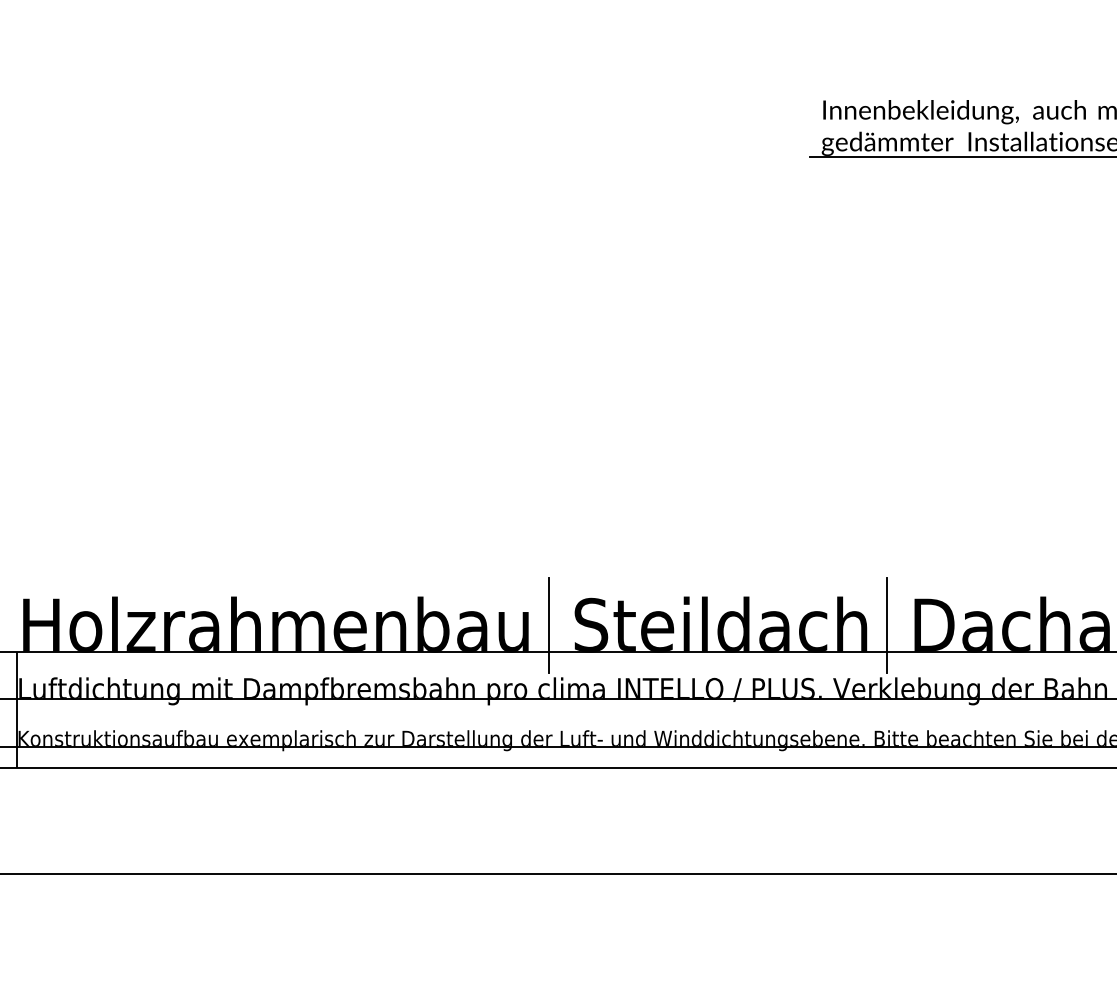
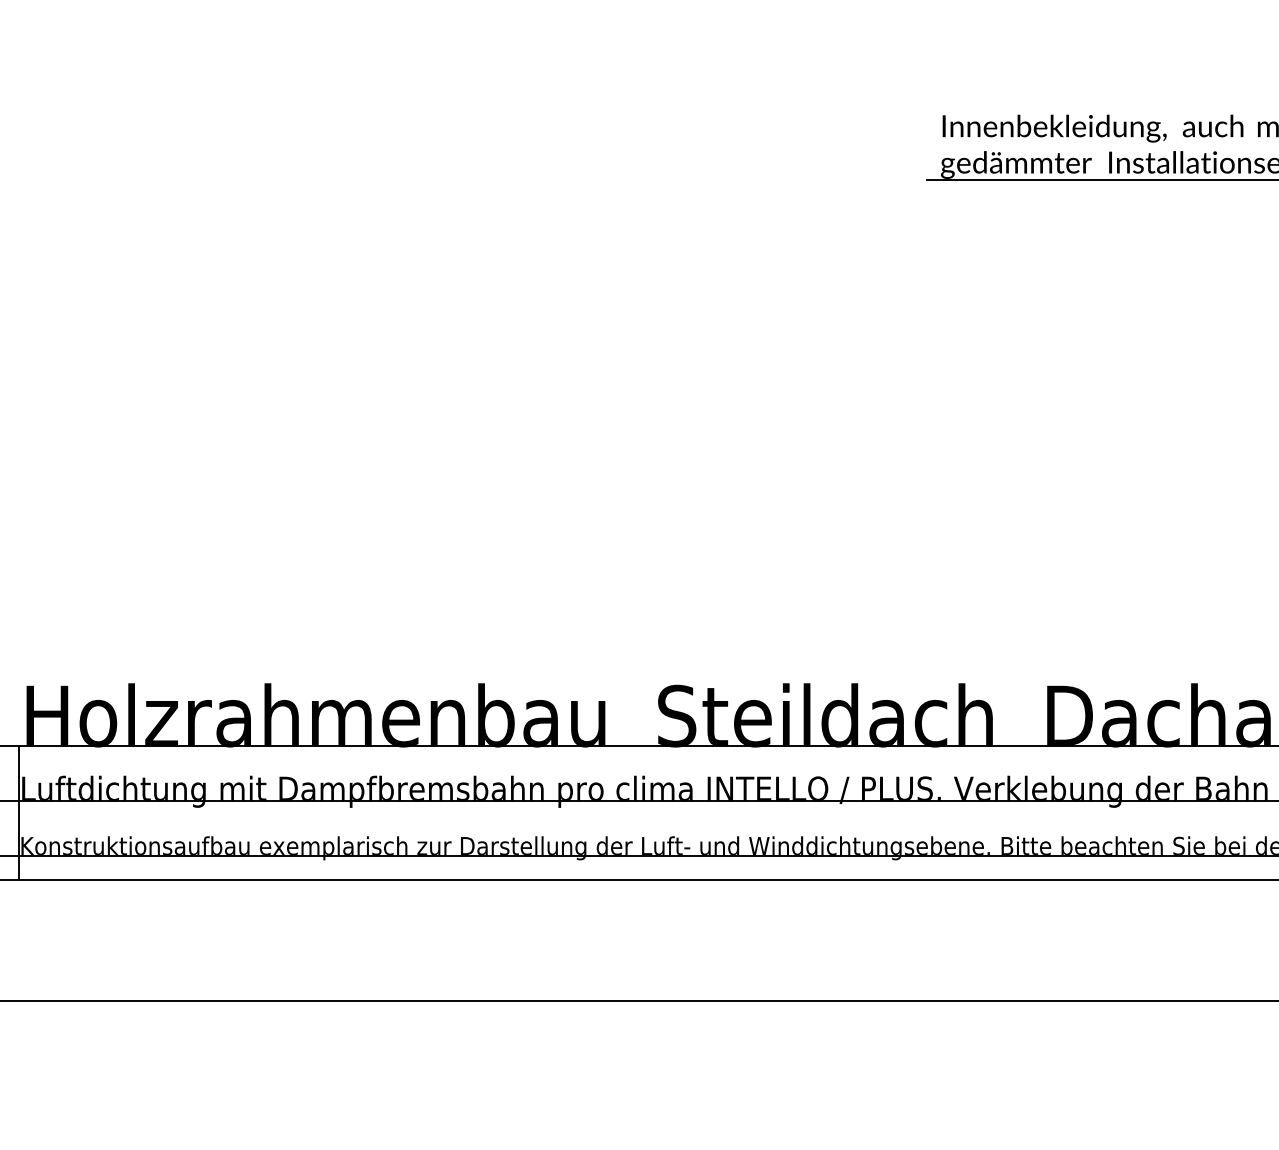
line: (548, 624) -> (628, 715), removed
line: (886, 624) -> (1015, 715), removed

